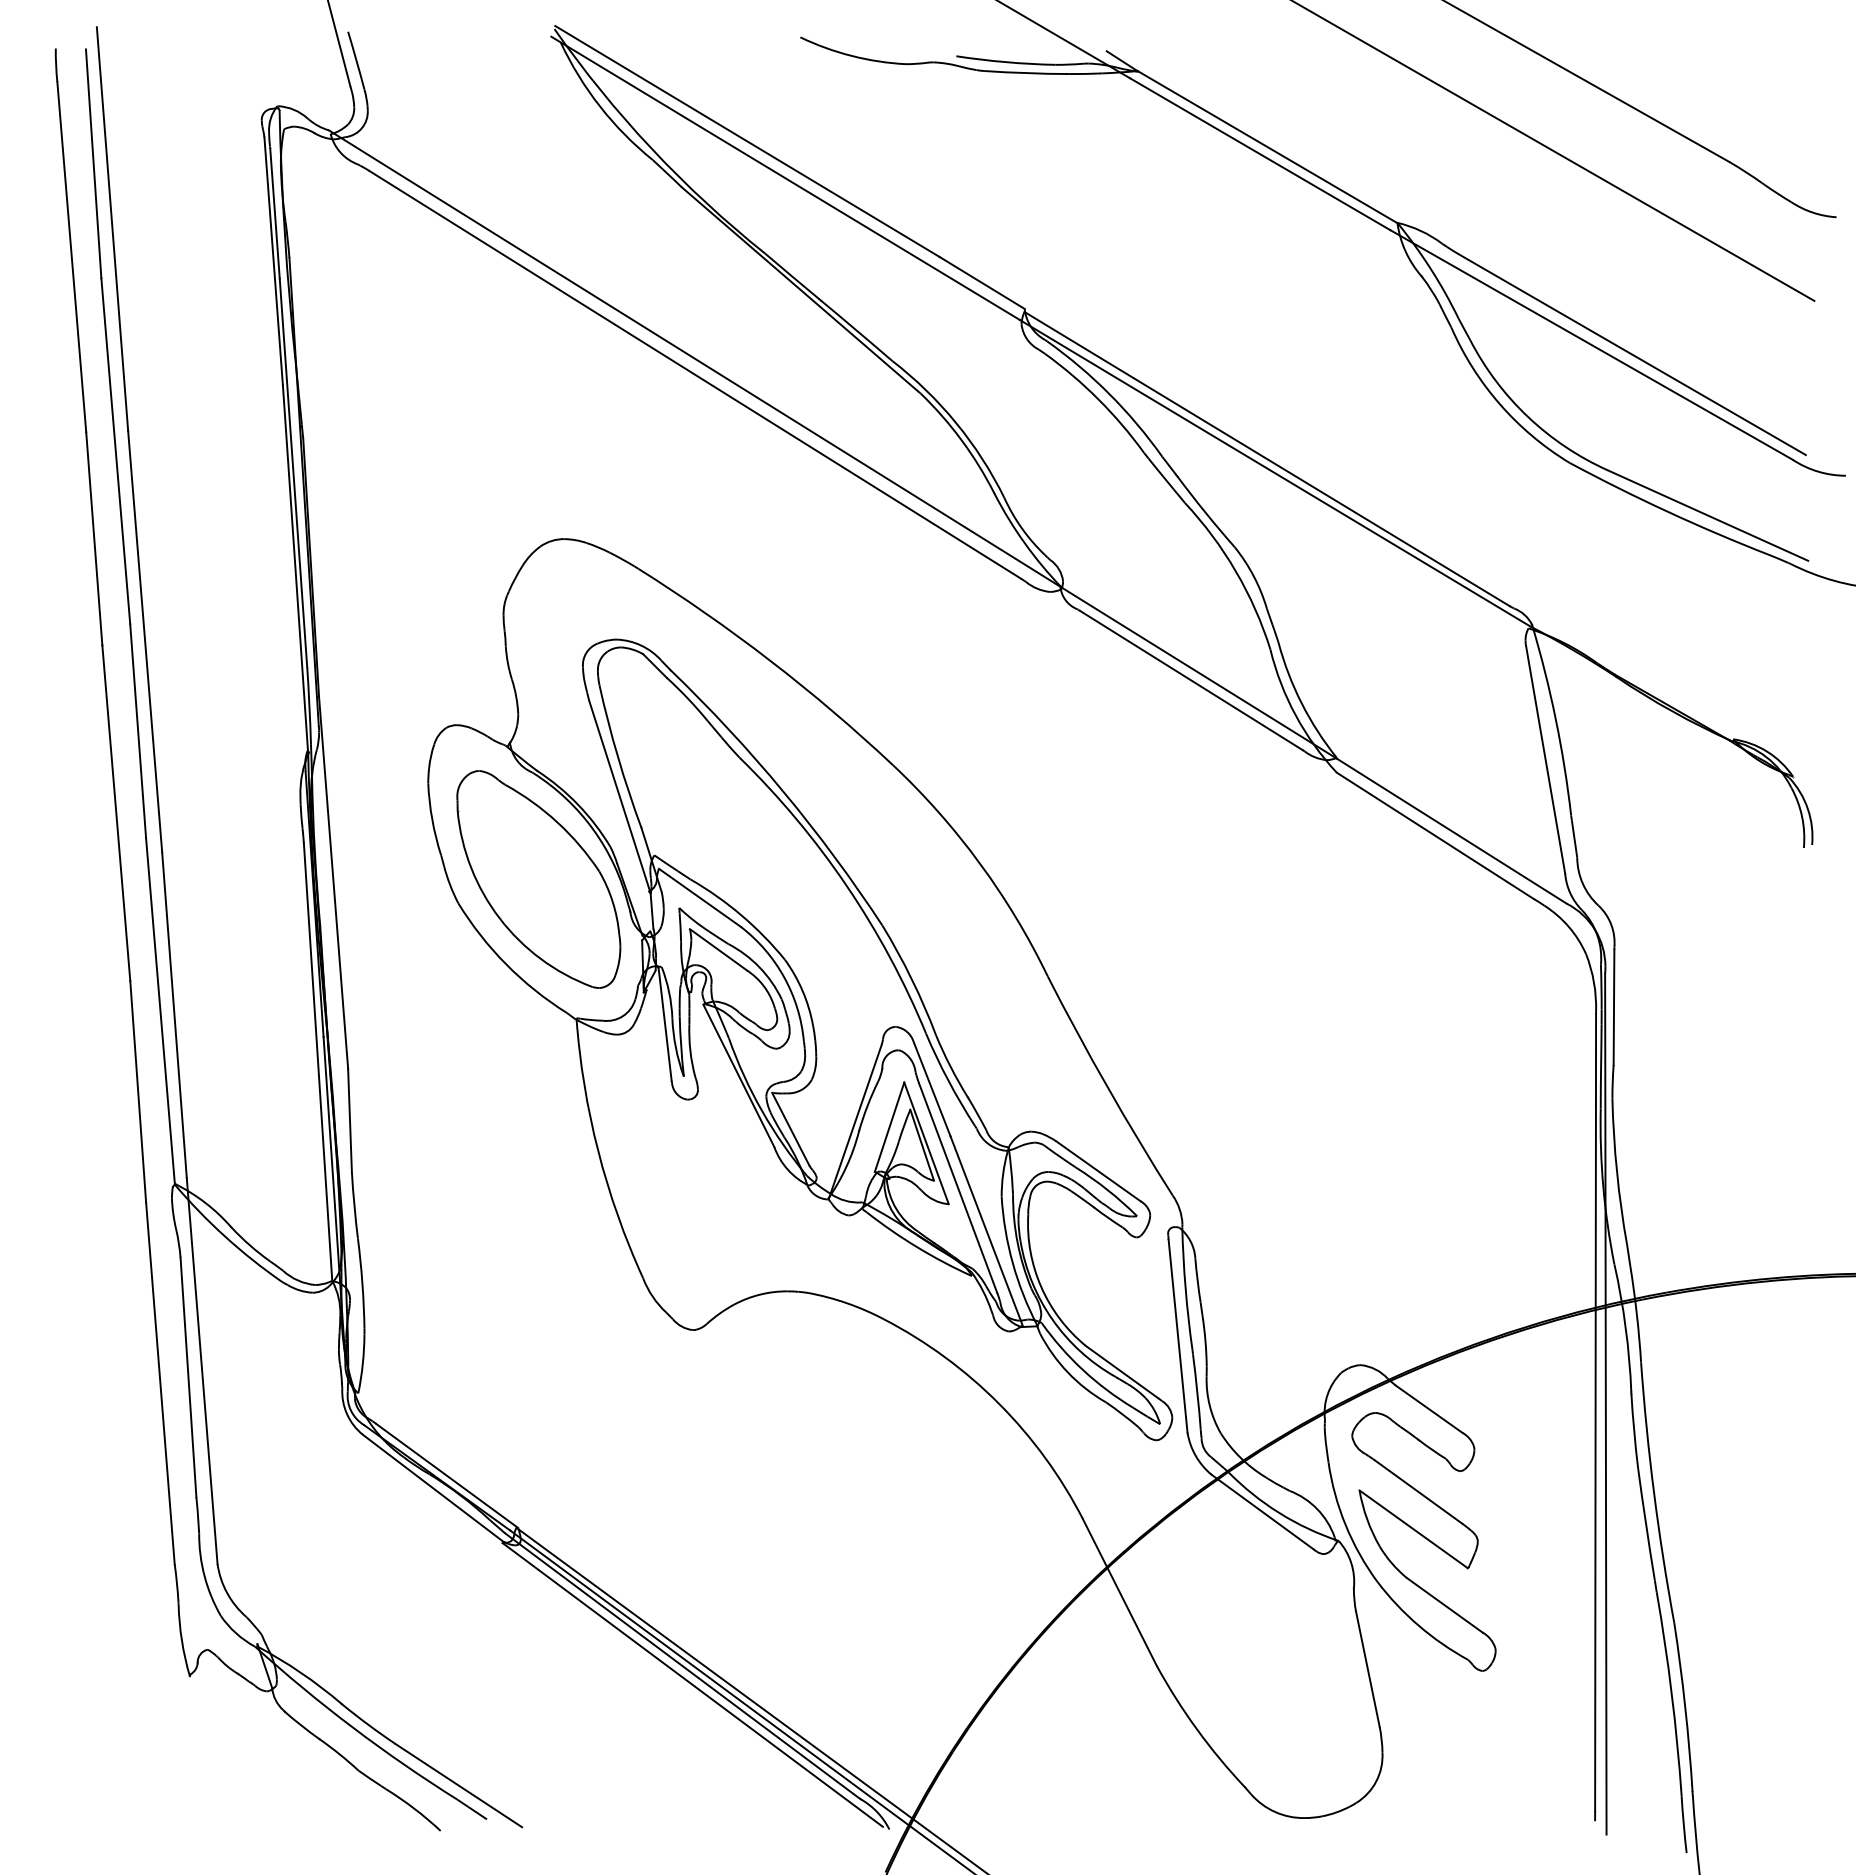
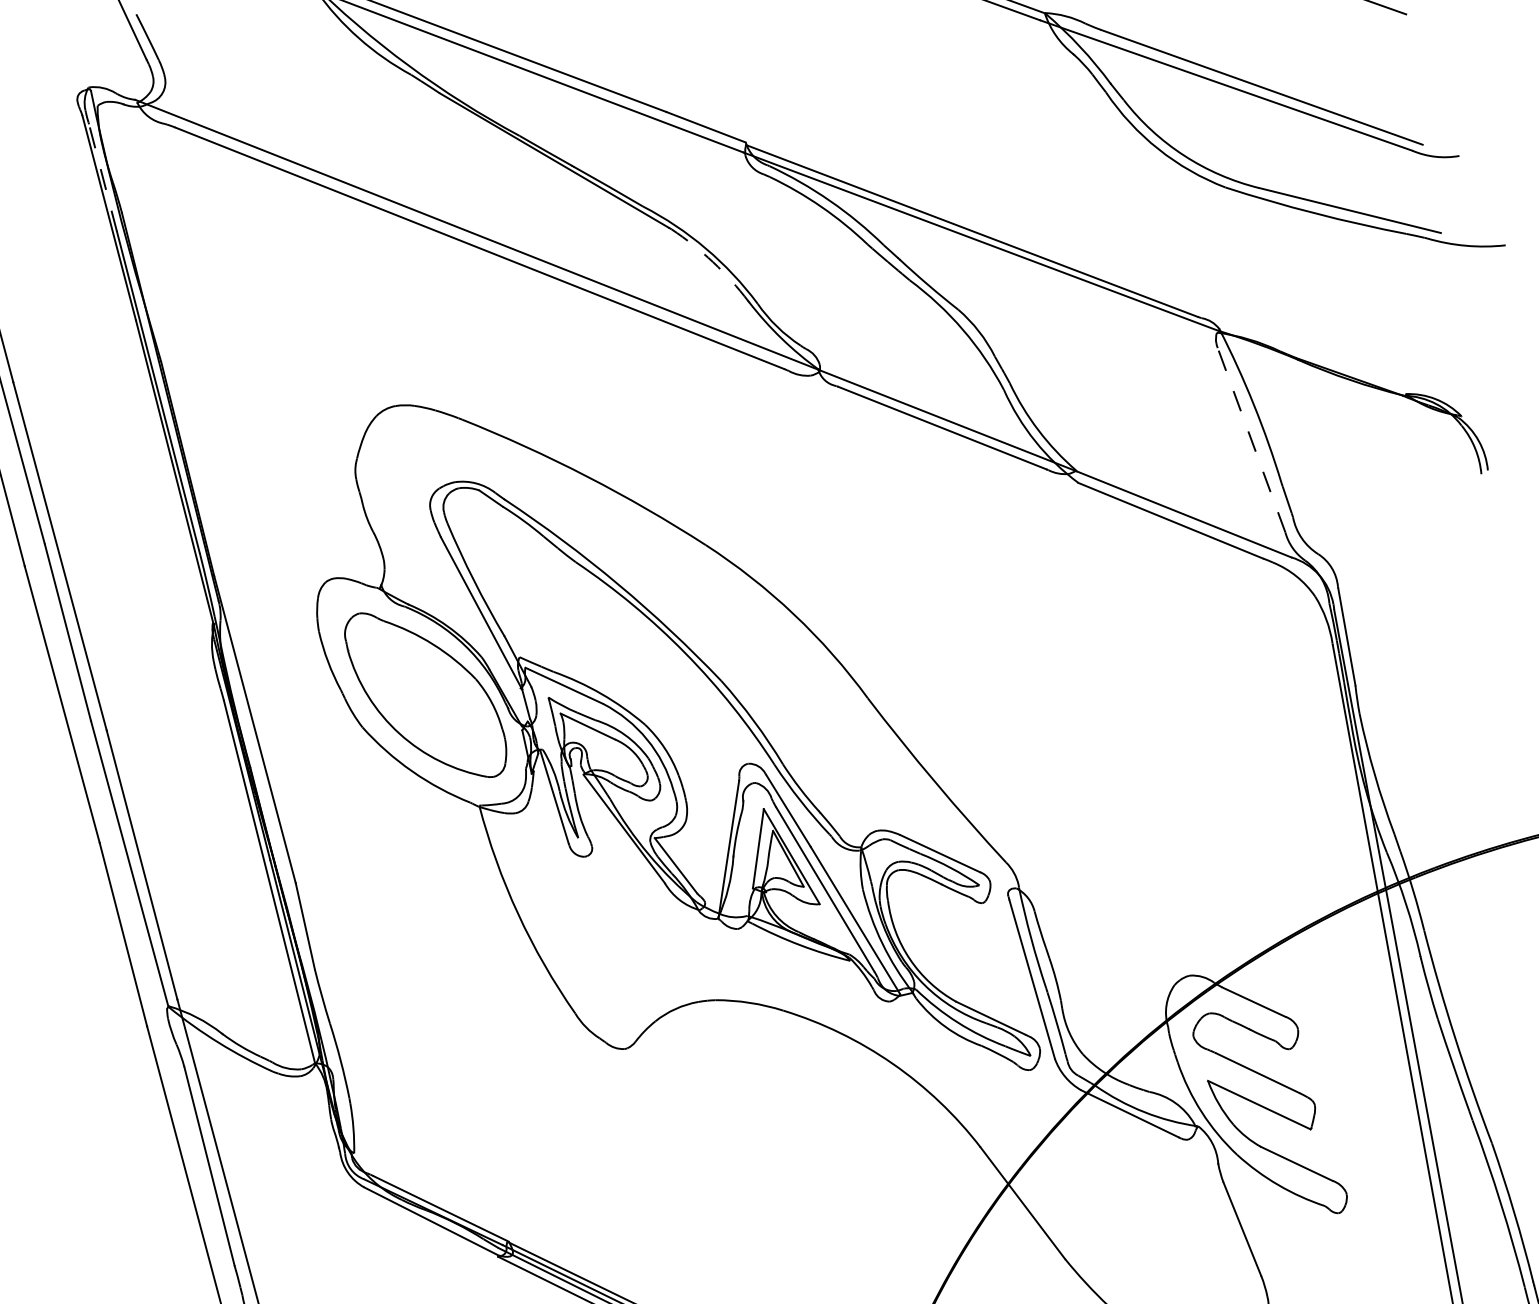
line: (274, 213) -> (102, 177), solid -> dashed
arc: (961, 440) -> (713, 262), solid -> dashed
line: (1545, 759) -> (1251, 439), solid -> dashed

